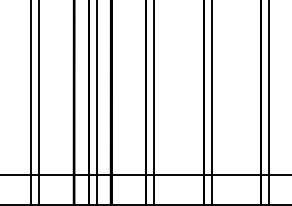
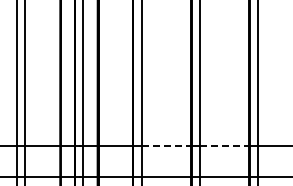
line: (178, 174) -> (165, 145), solid -> dashed
line: (236, 174) -> (224, 145), solid -> dashed

